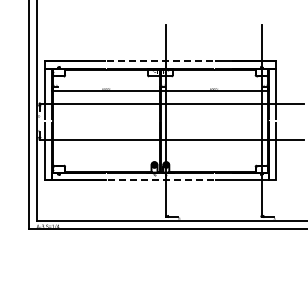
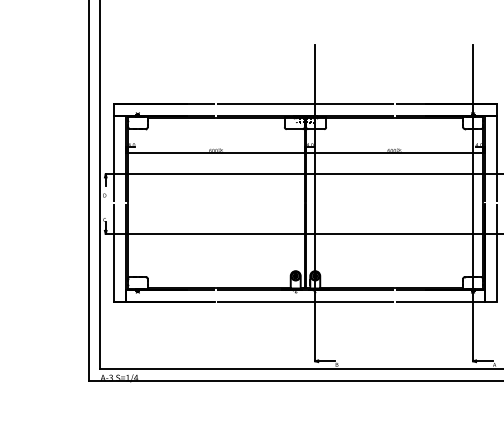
line: (160, 61) -> (305, 104), dashed -> solid
line: (159, 180) -> (303, 301), dashed -> solid

